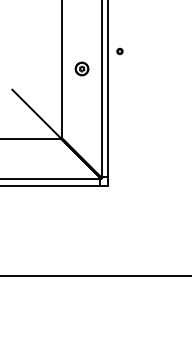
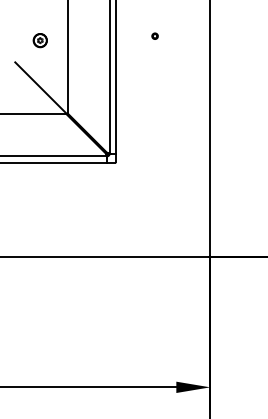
part: (119, 50) -> (154, 35), moved
part: (81, 68) -> (39, 40), moved

